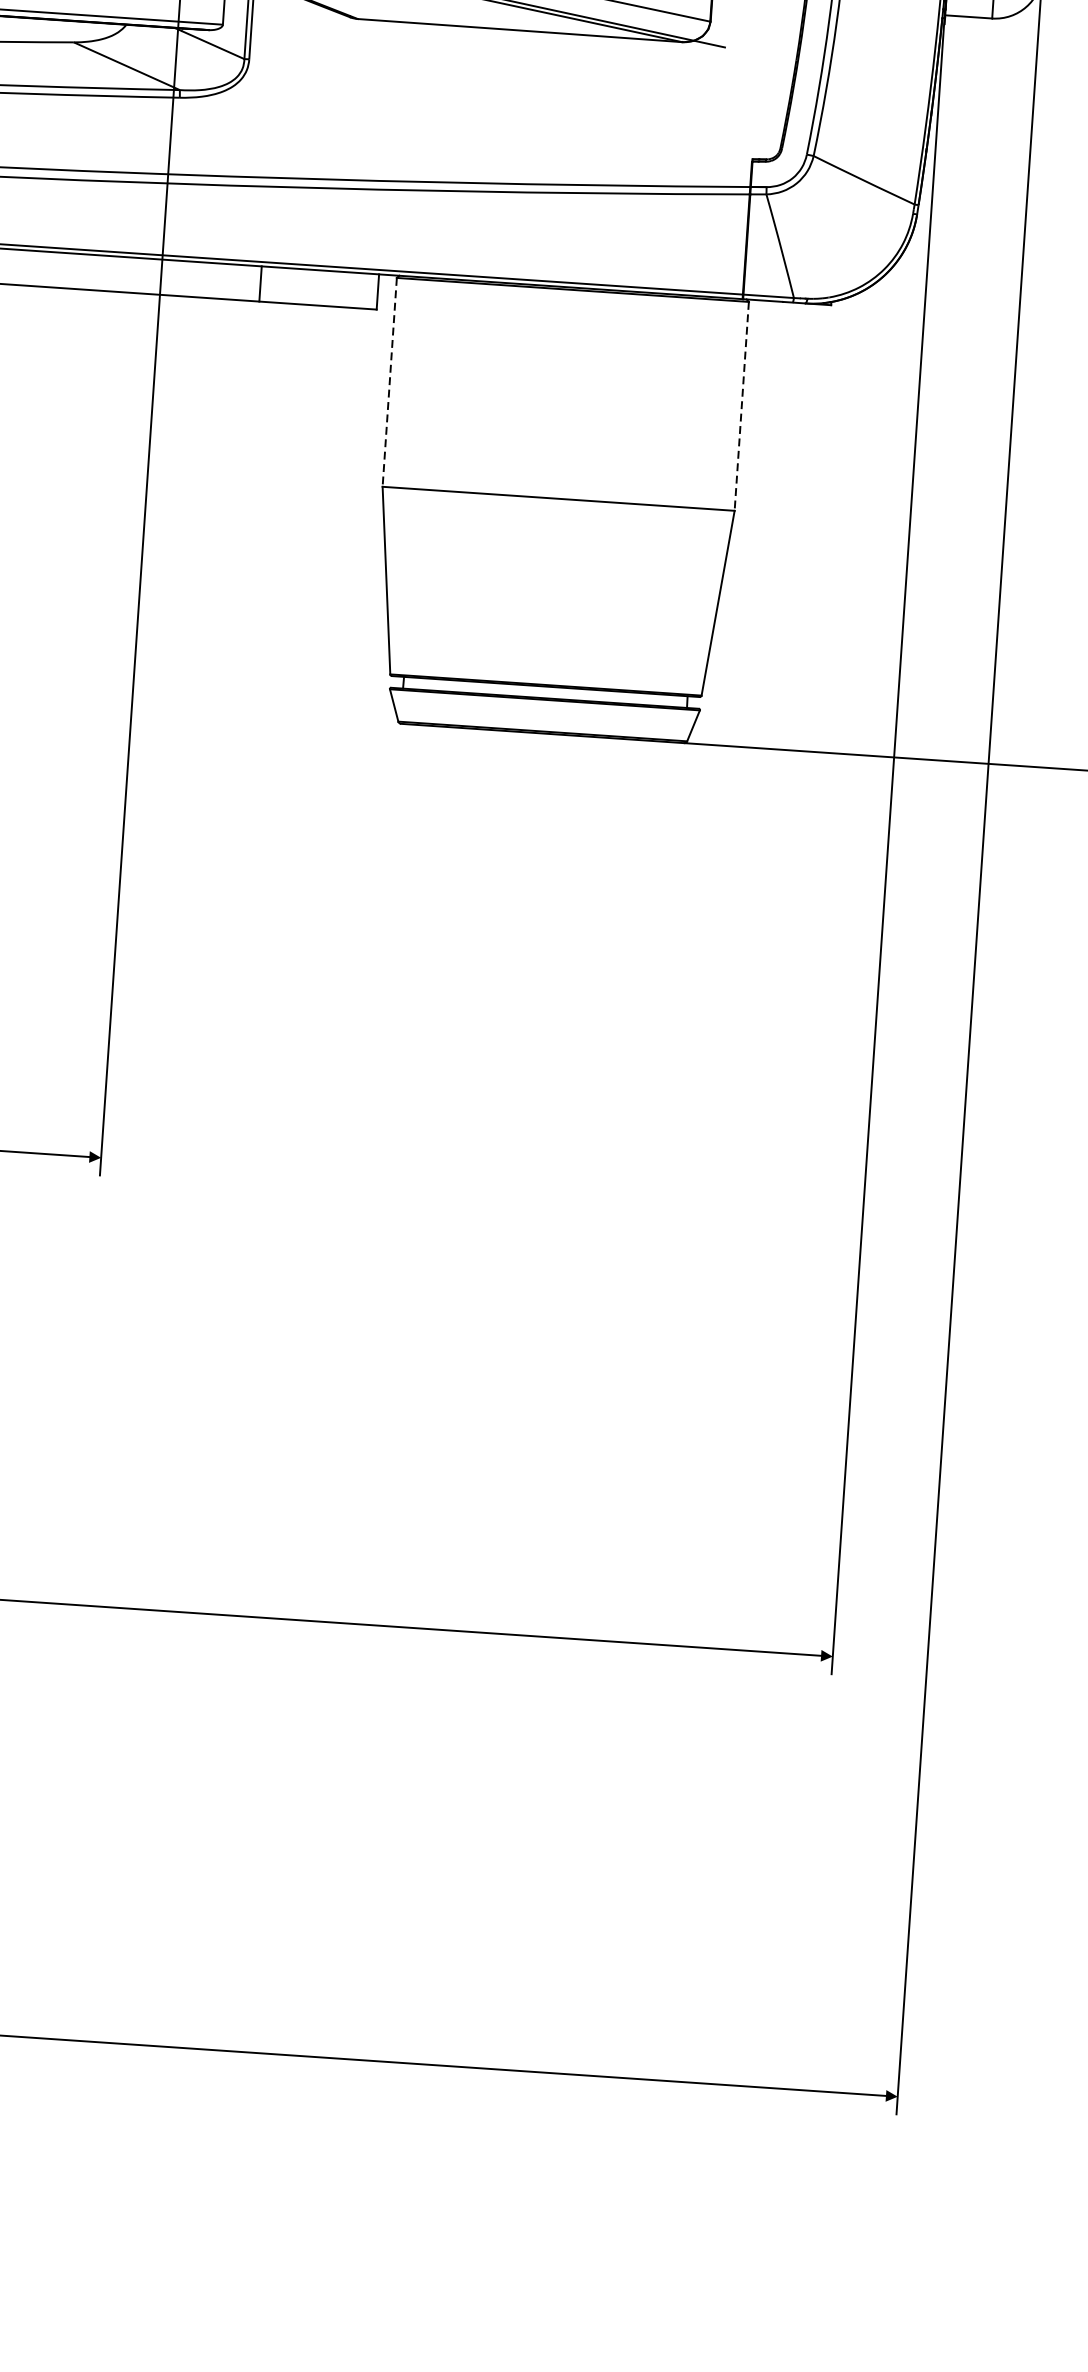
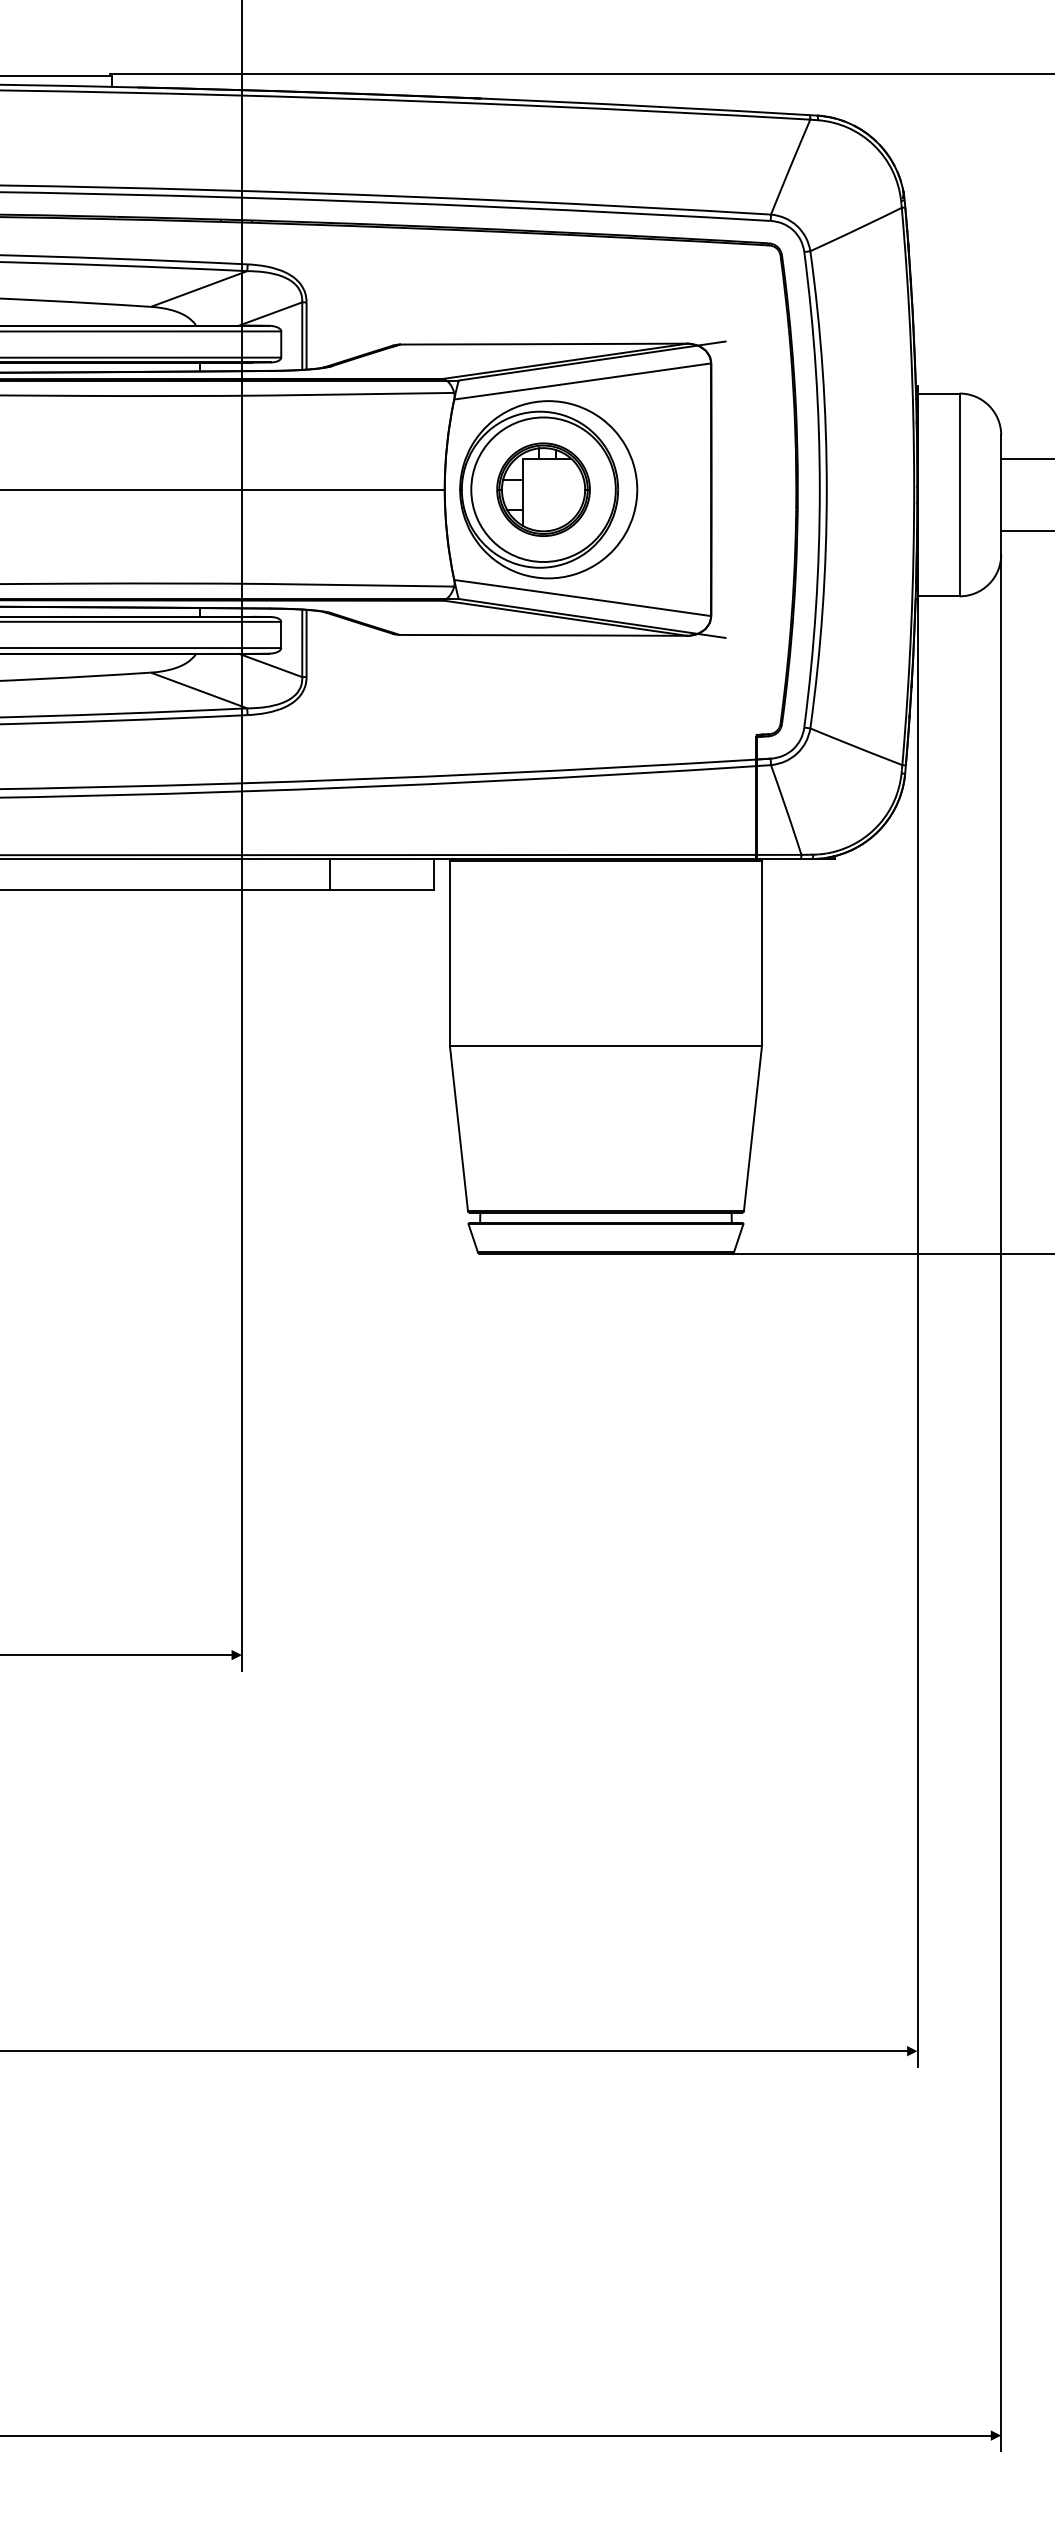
line: (389, 382) -> (449, 953), dashed -> solid
line: (741, 406) -> (761, 953), dashed -> solid

